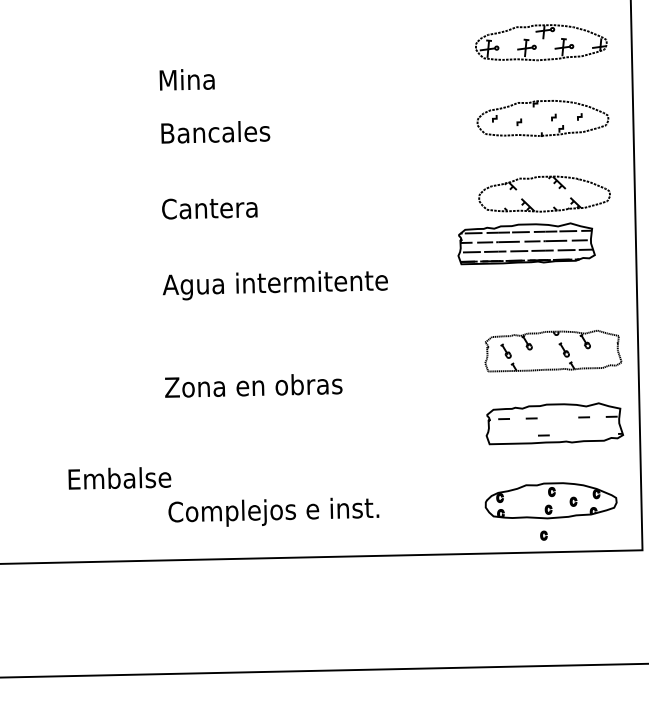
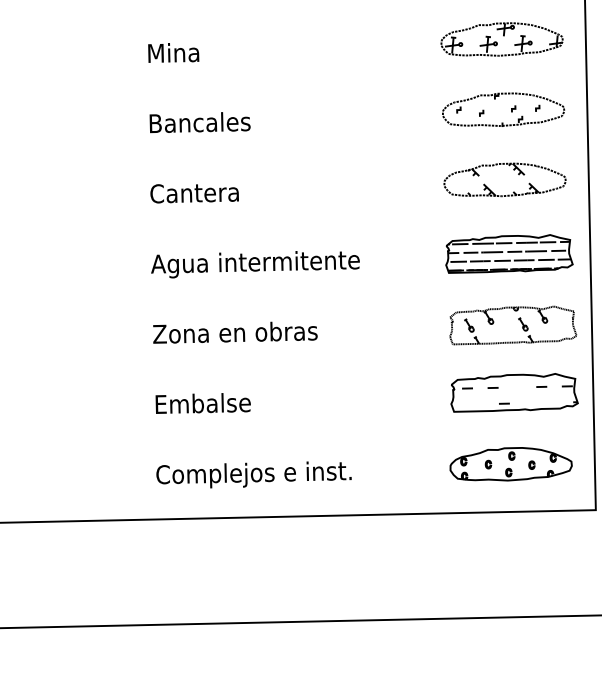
text: (186, 79) -> (173, 52), moved
part: (526, 243) -> (509, 253), moved
text: (253, 385) -> (235, 332), moved
text: (119, 478) -> (202, 403), moved
part: (543, 535) -> (488, 464), moved

